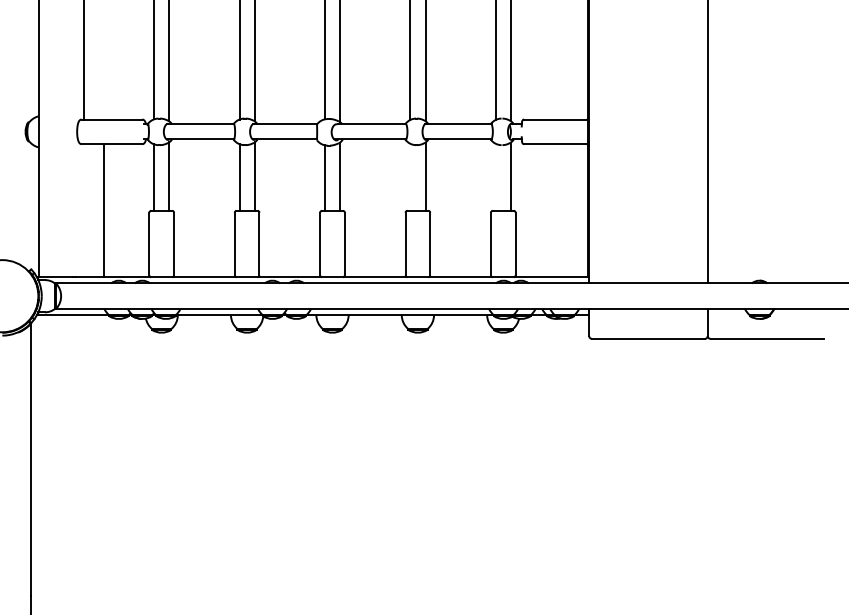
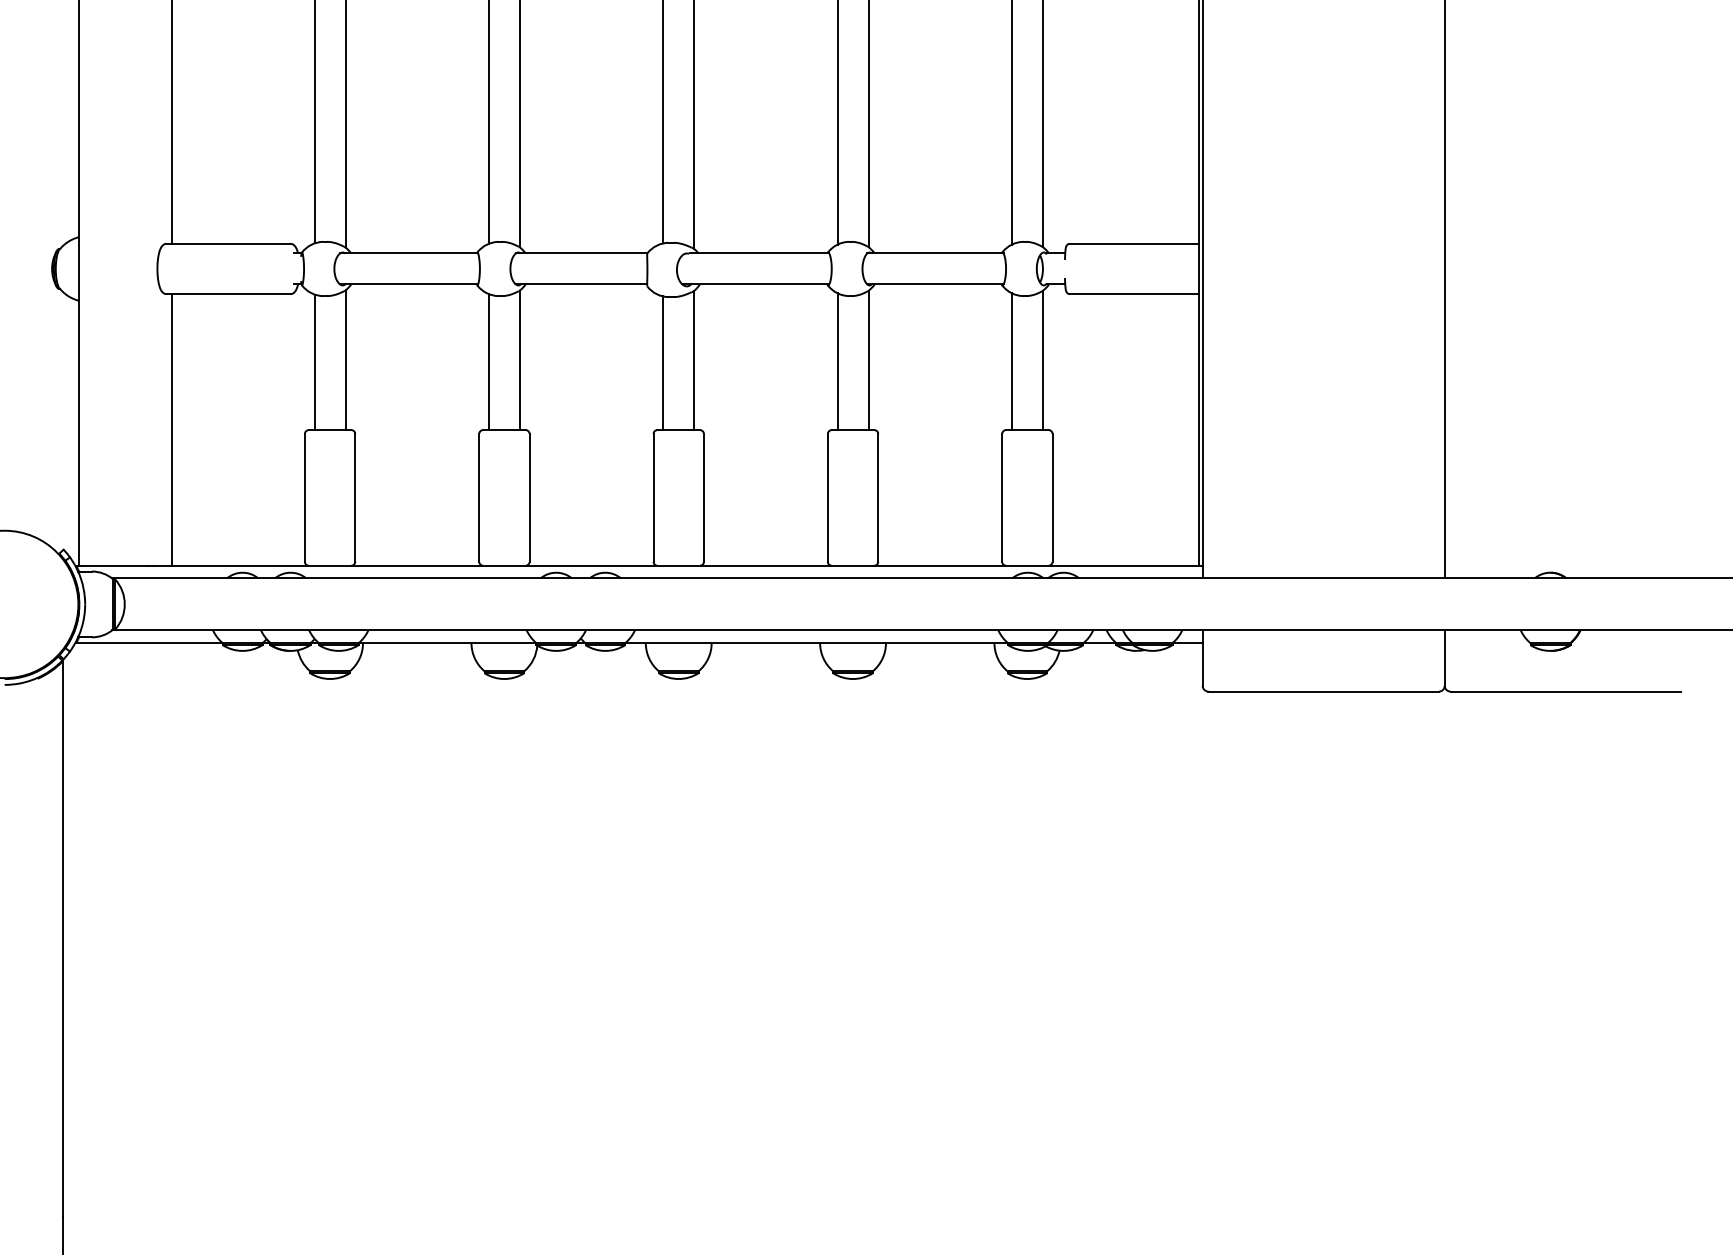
line: (410, 176) -> (837, 360), added
line: (495, 176) -> (1011, 360), added
line: (104, 210) -> (172, 429), moved

